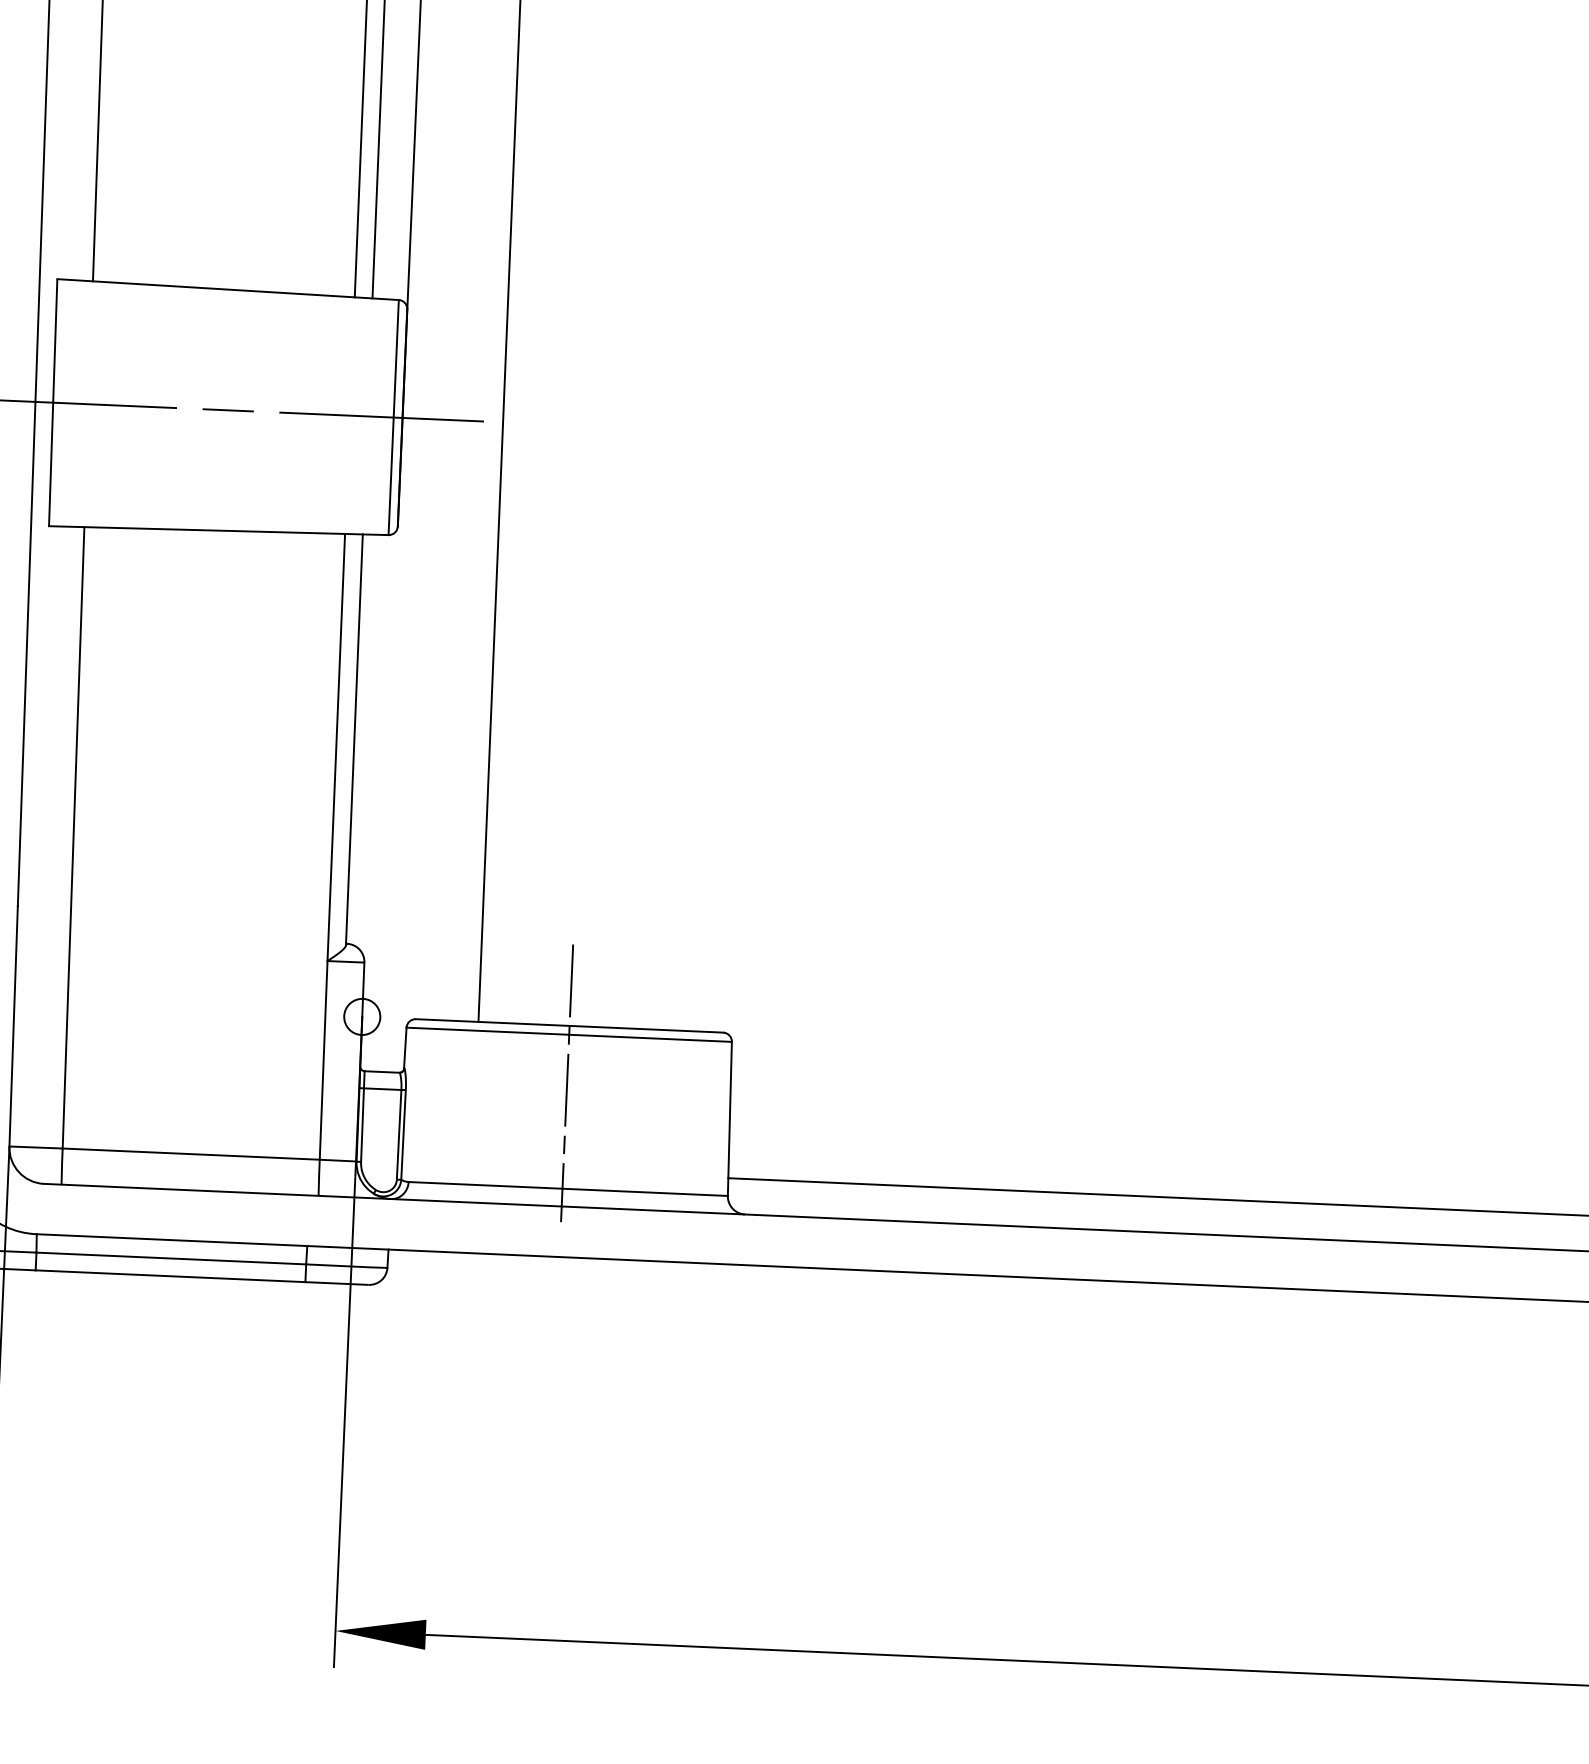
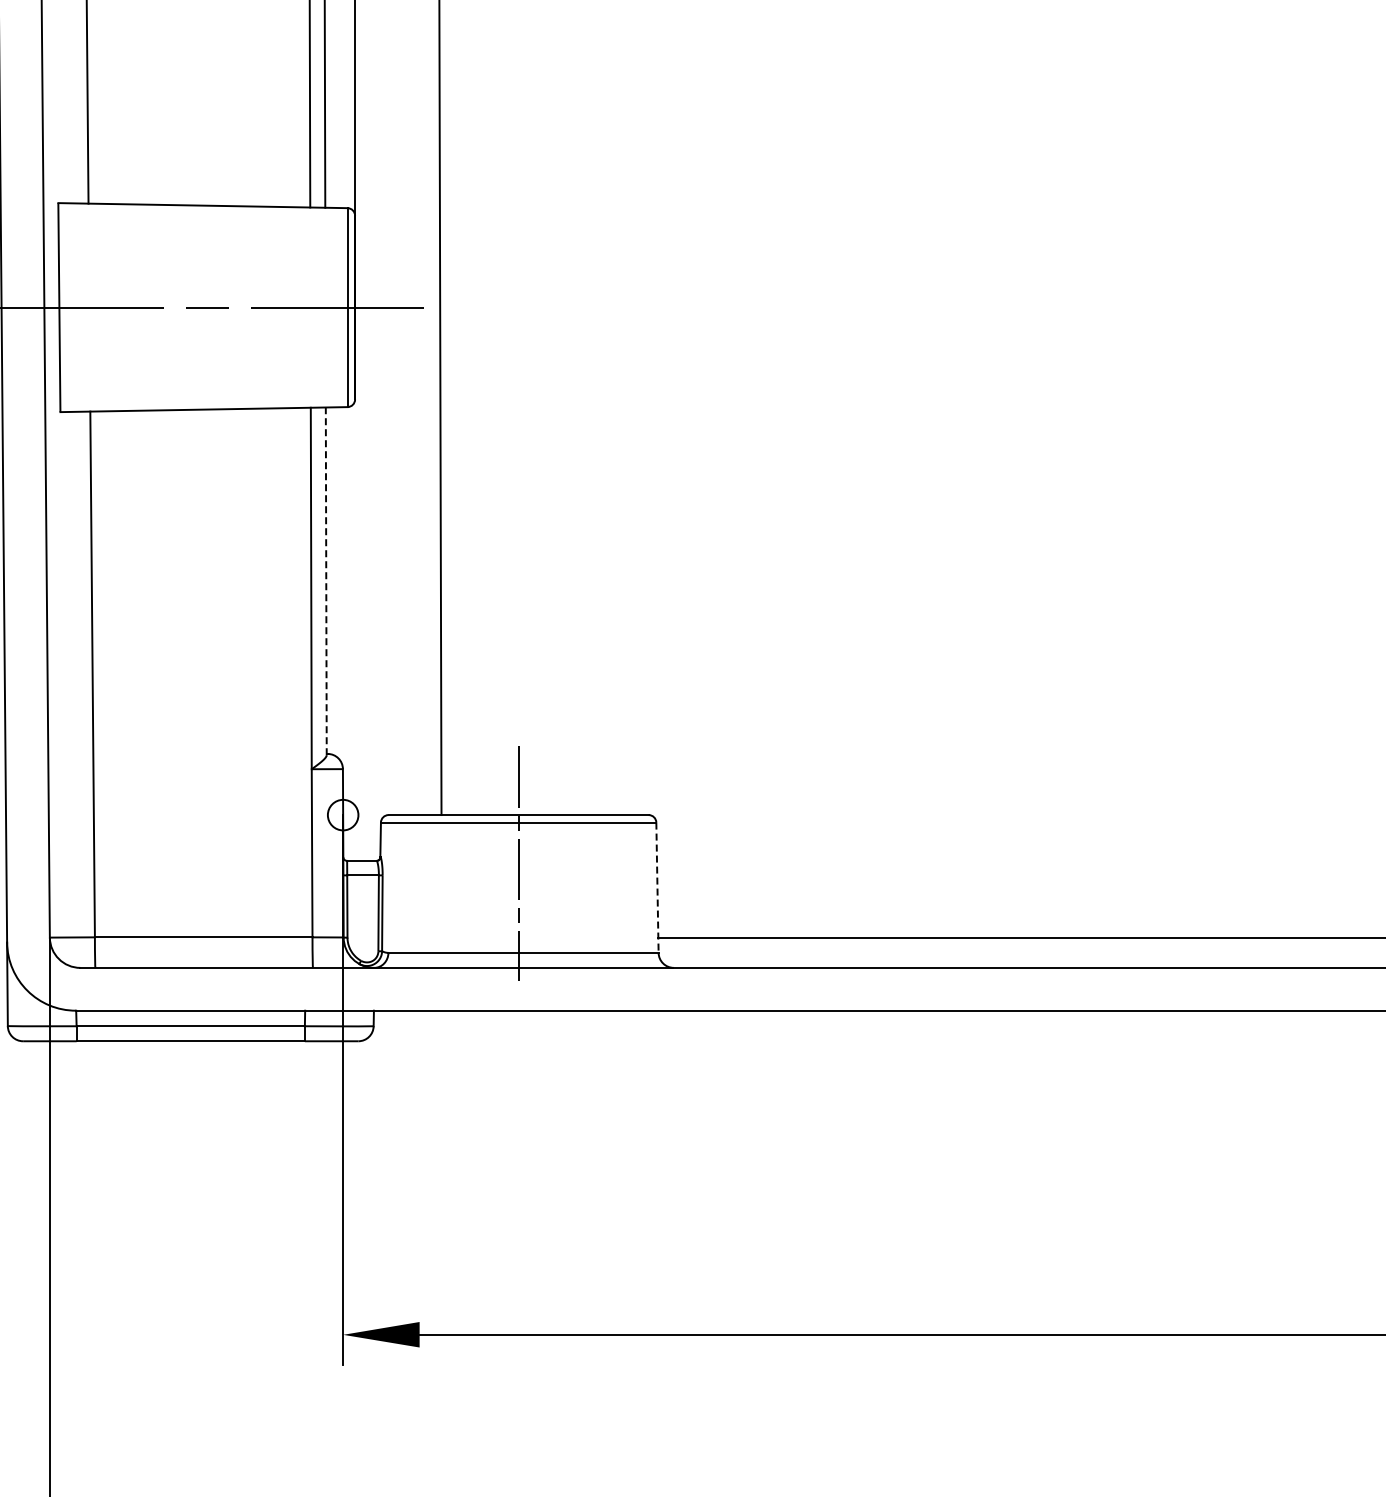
line: (354, 740) -> (326, 581), solid -> dashed
line: (729, 1119) -> (657, 888), solid -> dashed

